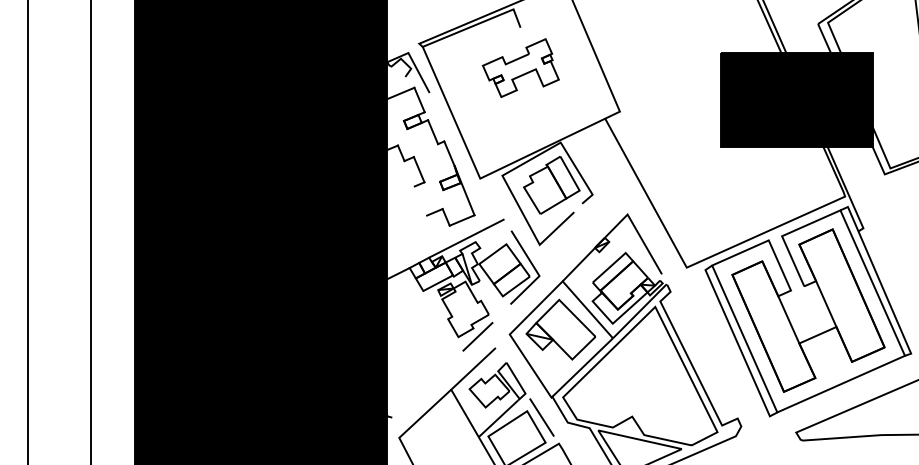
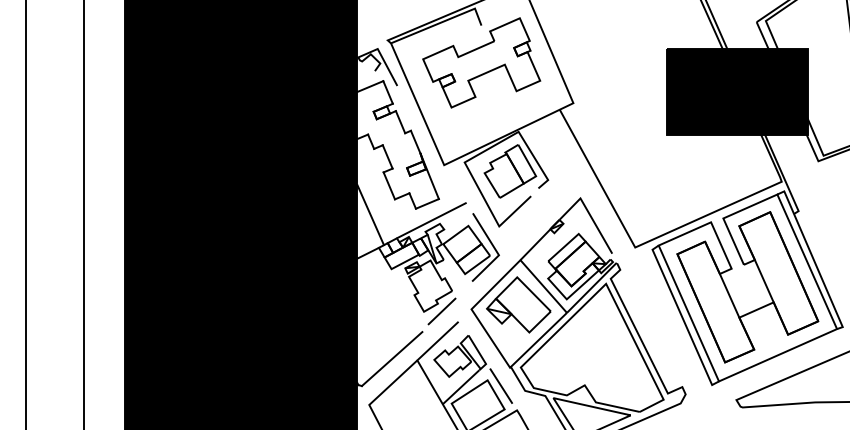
part: (520, 67) -> (481, 62), size x1.67
line: (420, 200) -> (388, 185), added
line: (400, 233) -> (370, 215), added
line: (423, 388) -> (391, 359), added

